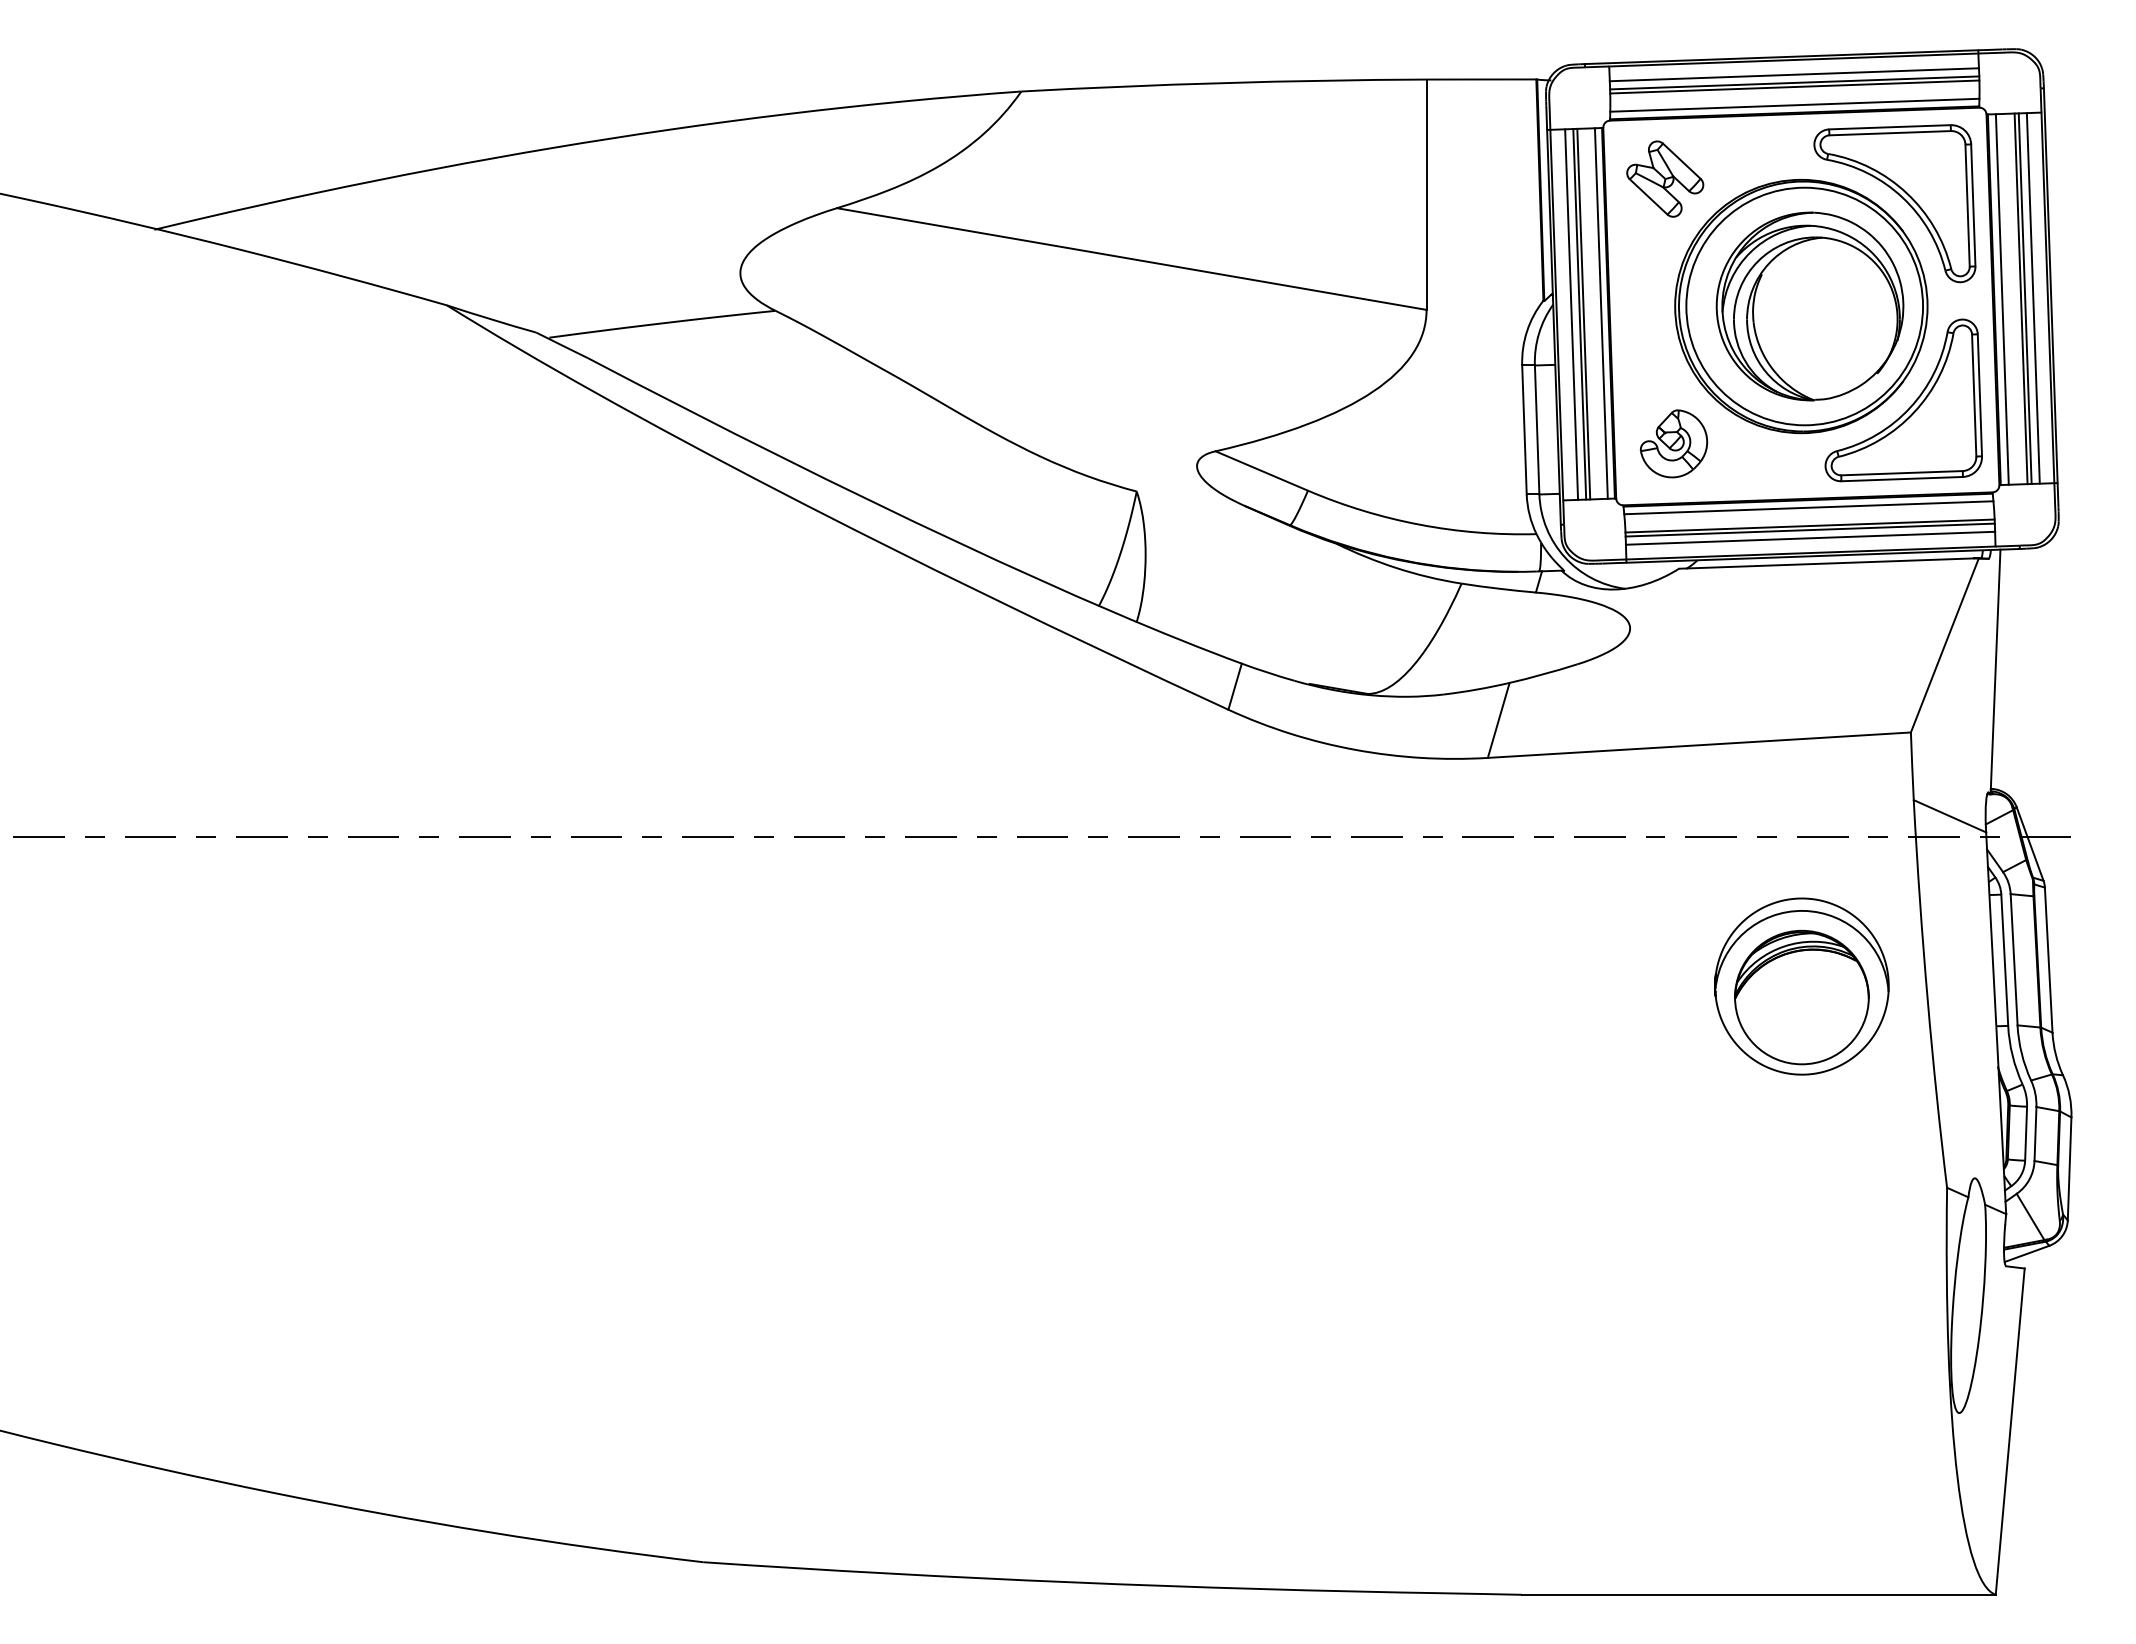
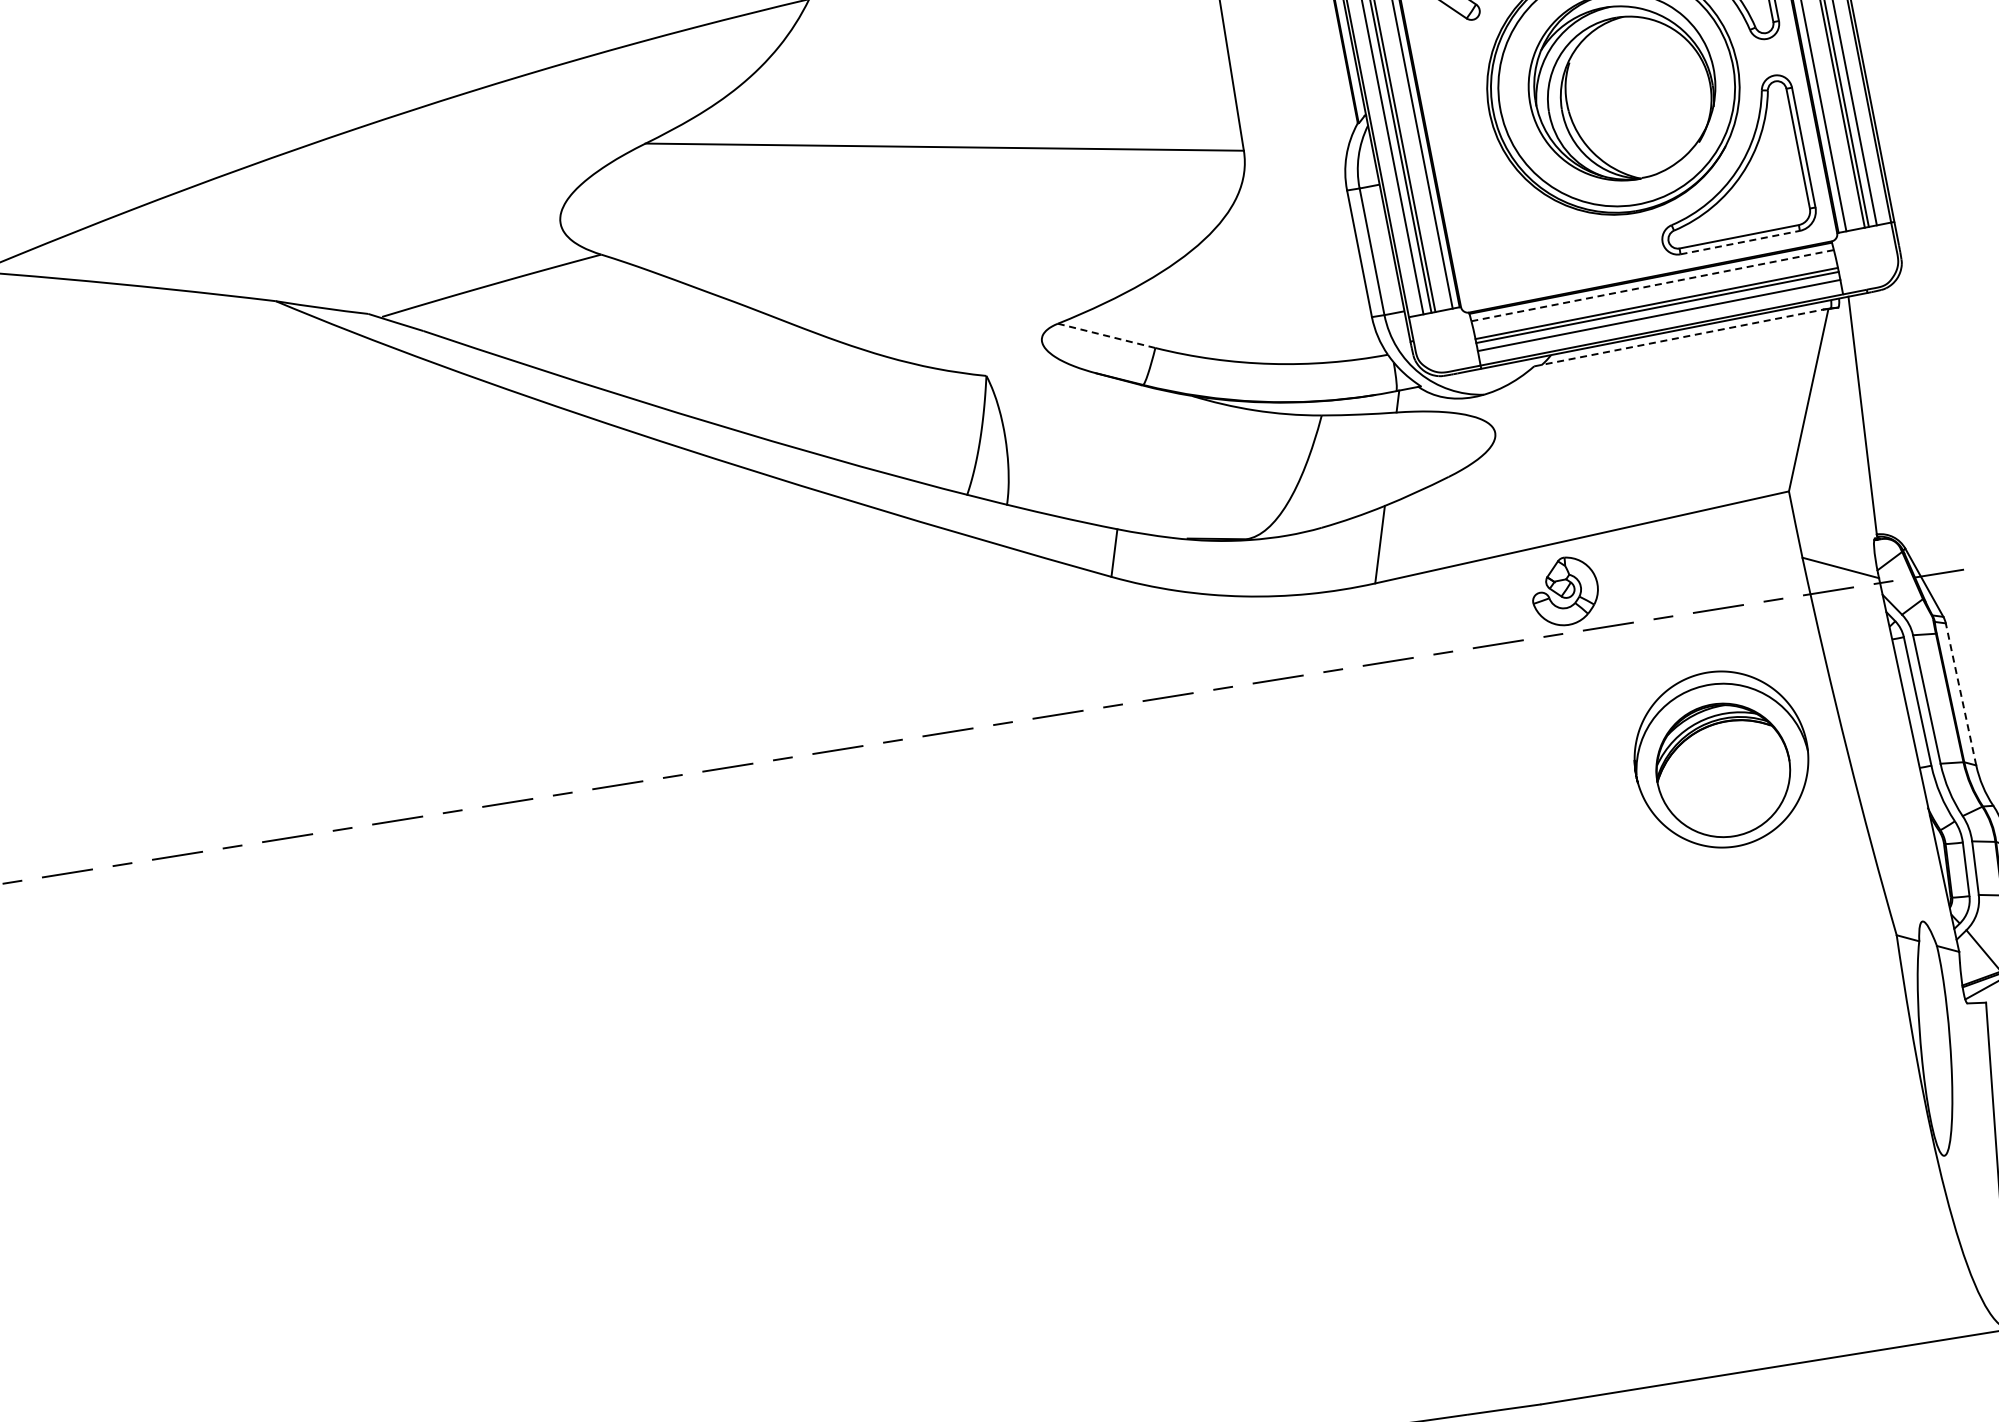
part: (1673, 443) -> (1564, 591), moved
line: (1261, 470) -> (1106, 335), solid -> dashed
line: (1902, 479) -> (1740, 242), solid -> dashed
line: (1808, 507) -> (1652, 285), solid -> dashed
line: (1826, 563) -> (1678, 337), solid -> dashed
line: (2048, 960) -> (1960, 694), solid -> dashed

